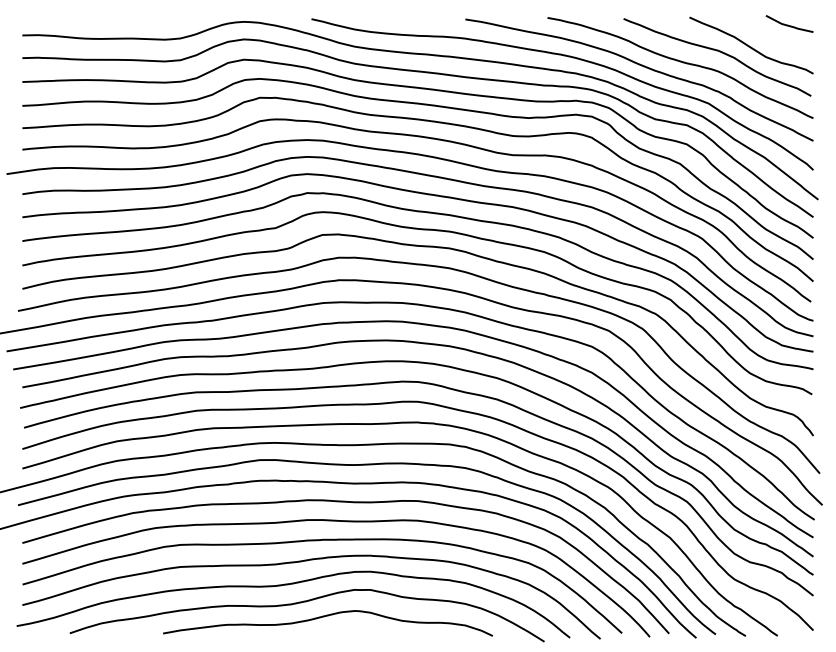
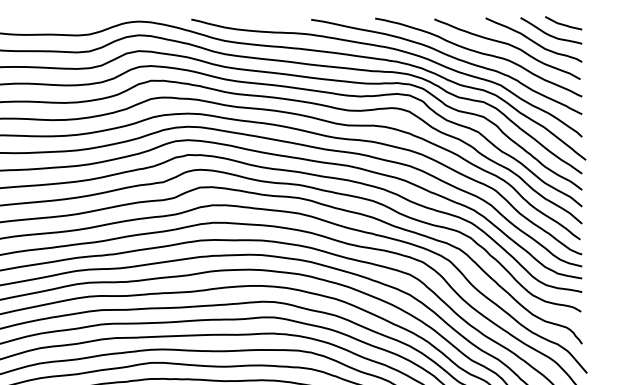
curve: (770, 37) -> (548, 33), added

